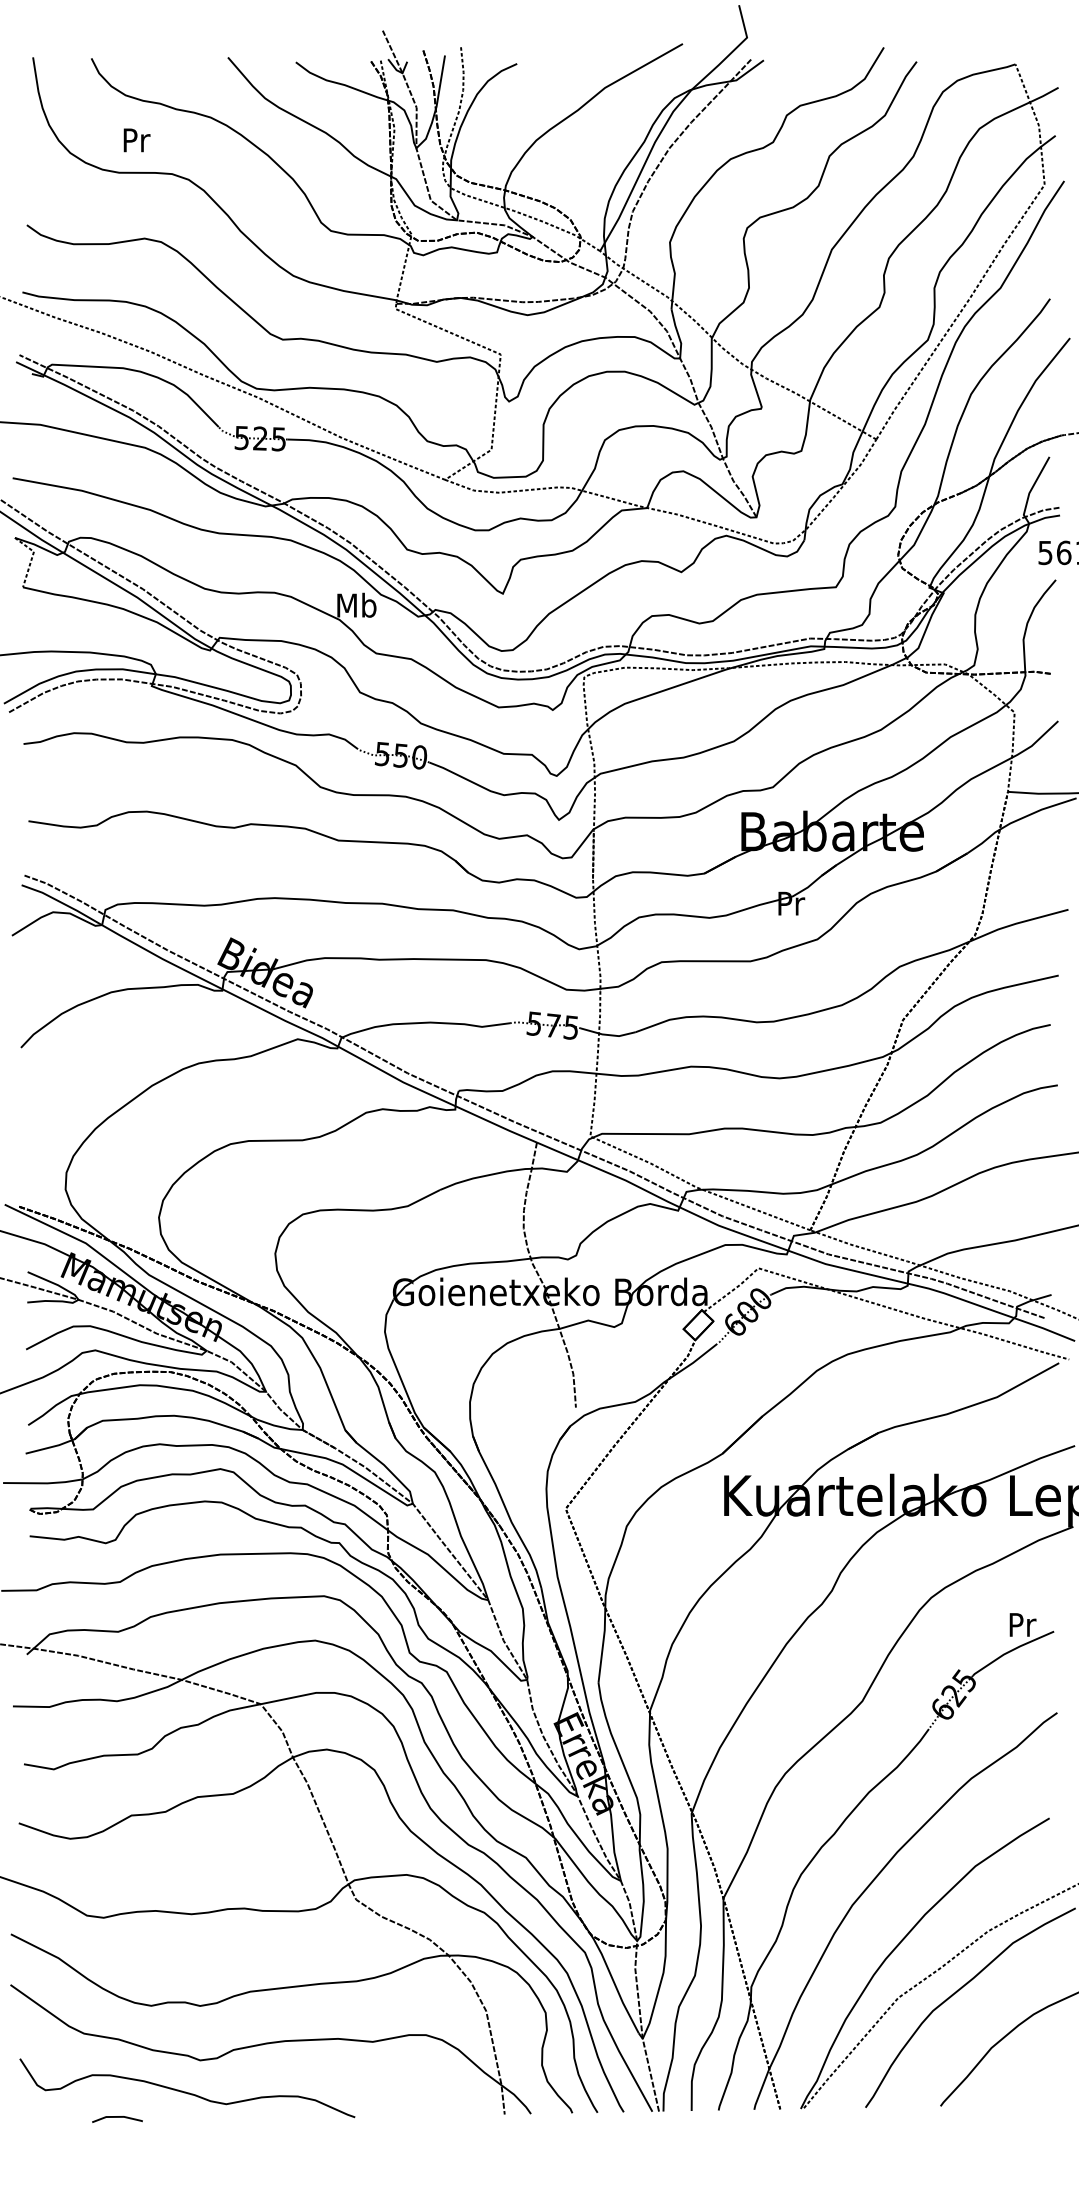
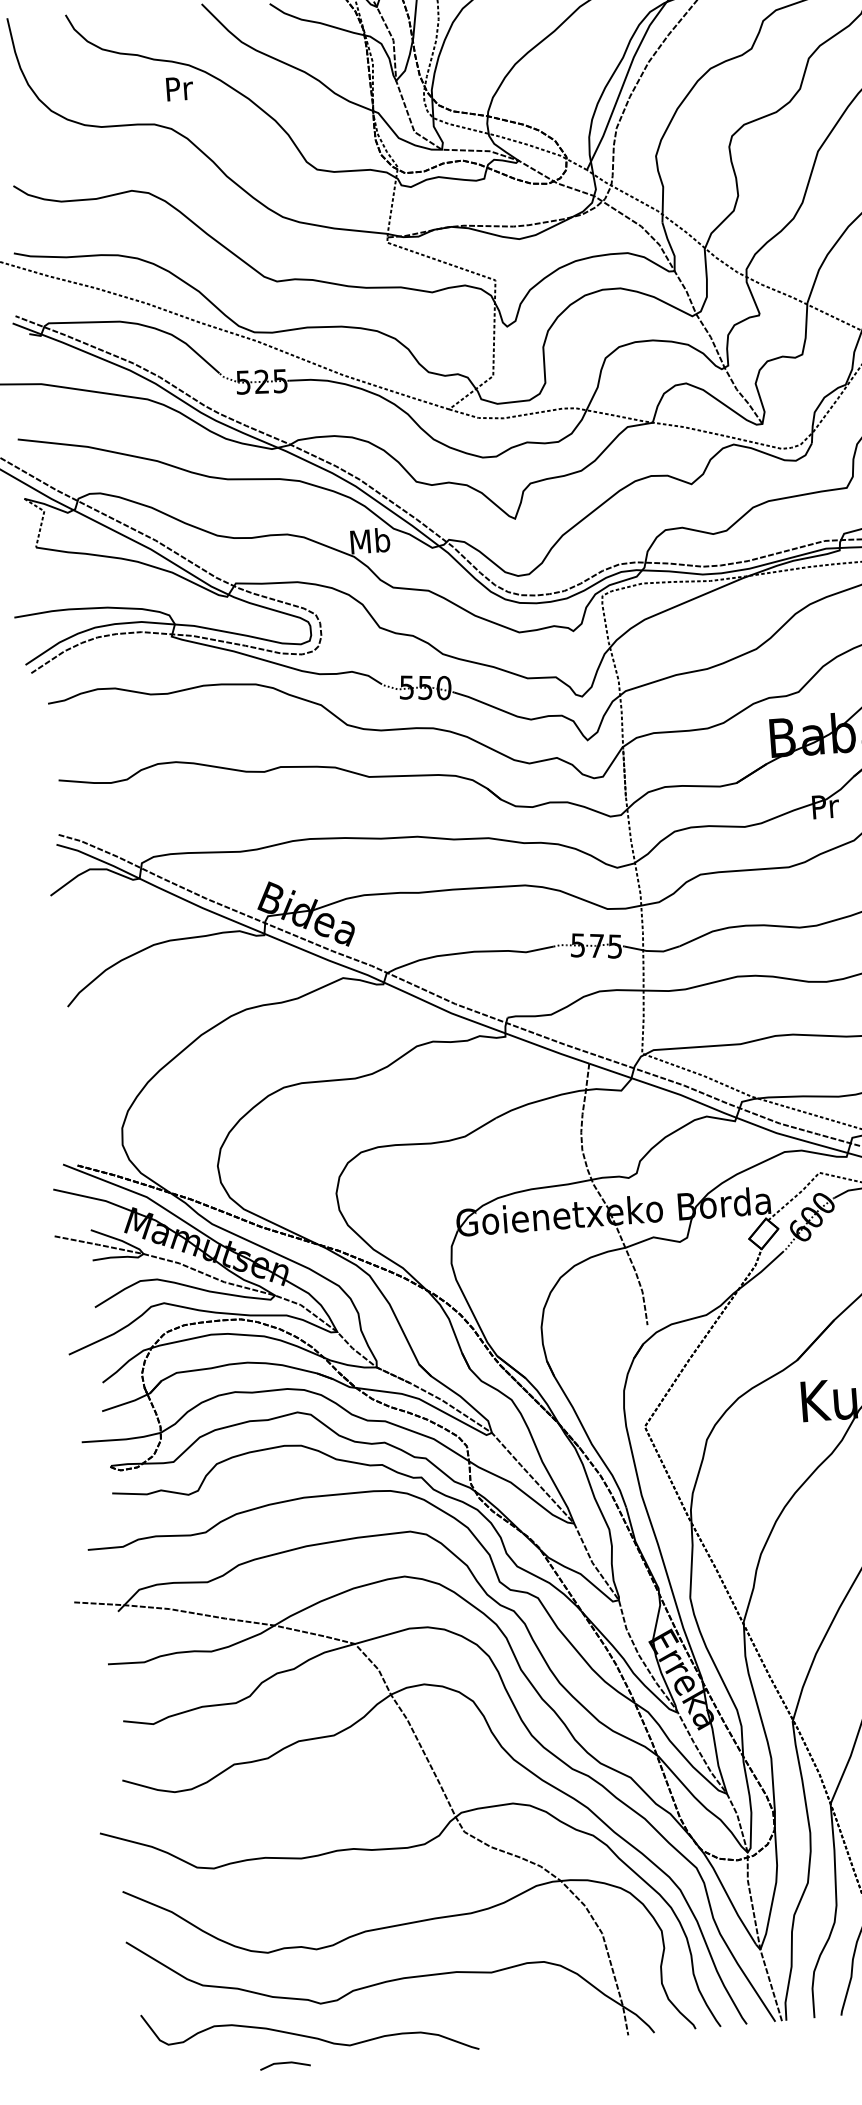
text: (136, 140) -> (179, 88), moved
line: (117, 2117) -> (285, 2063), moved

